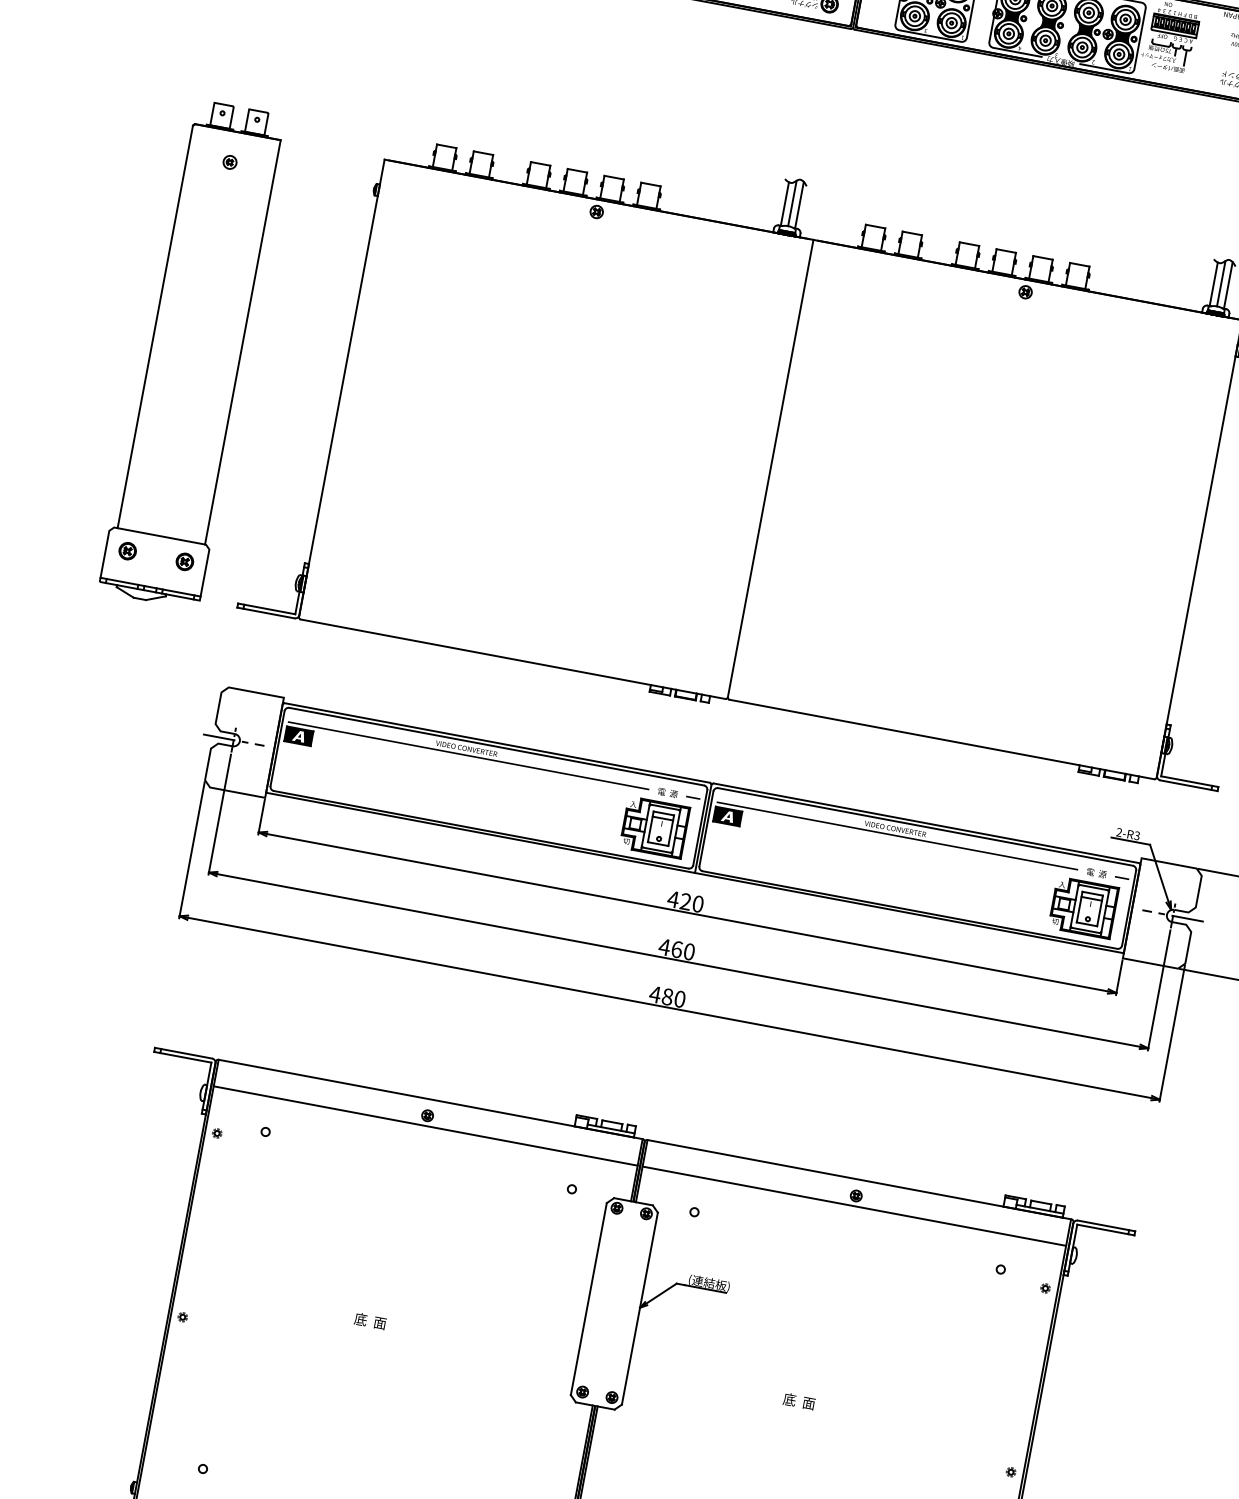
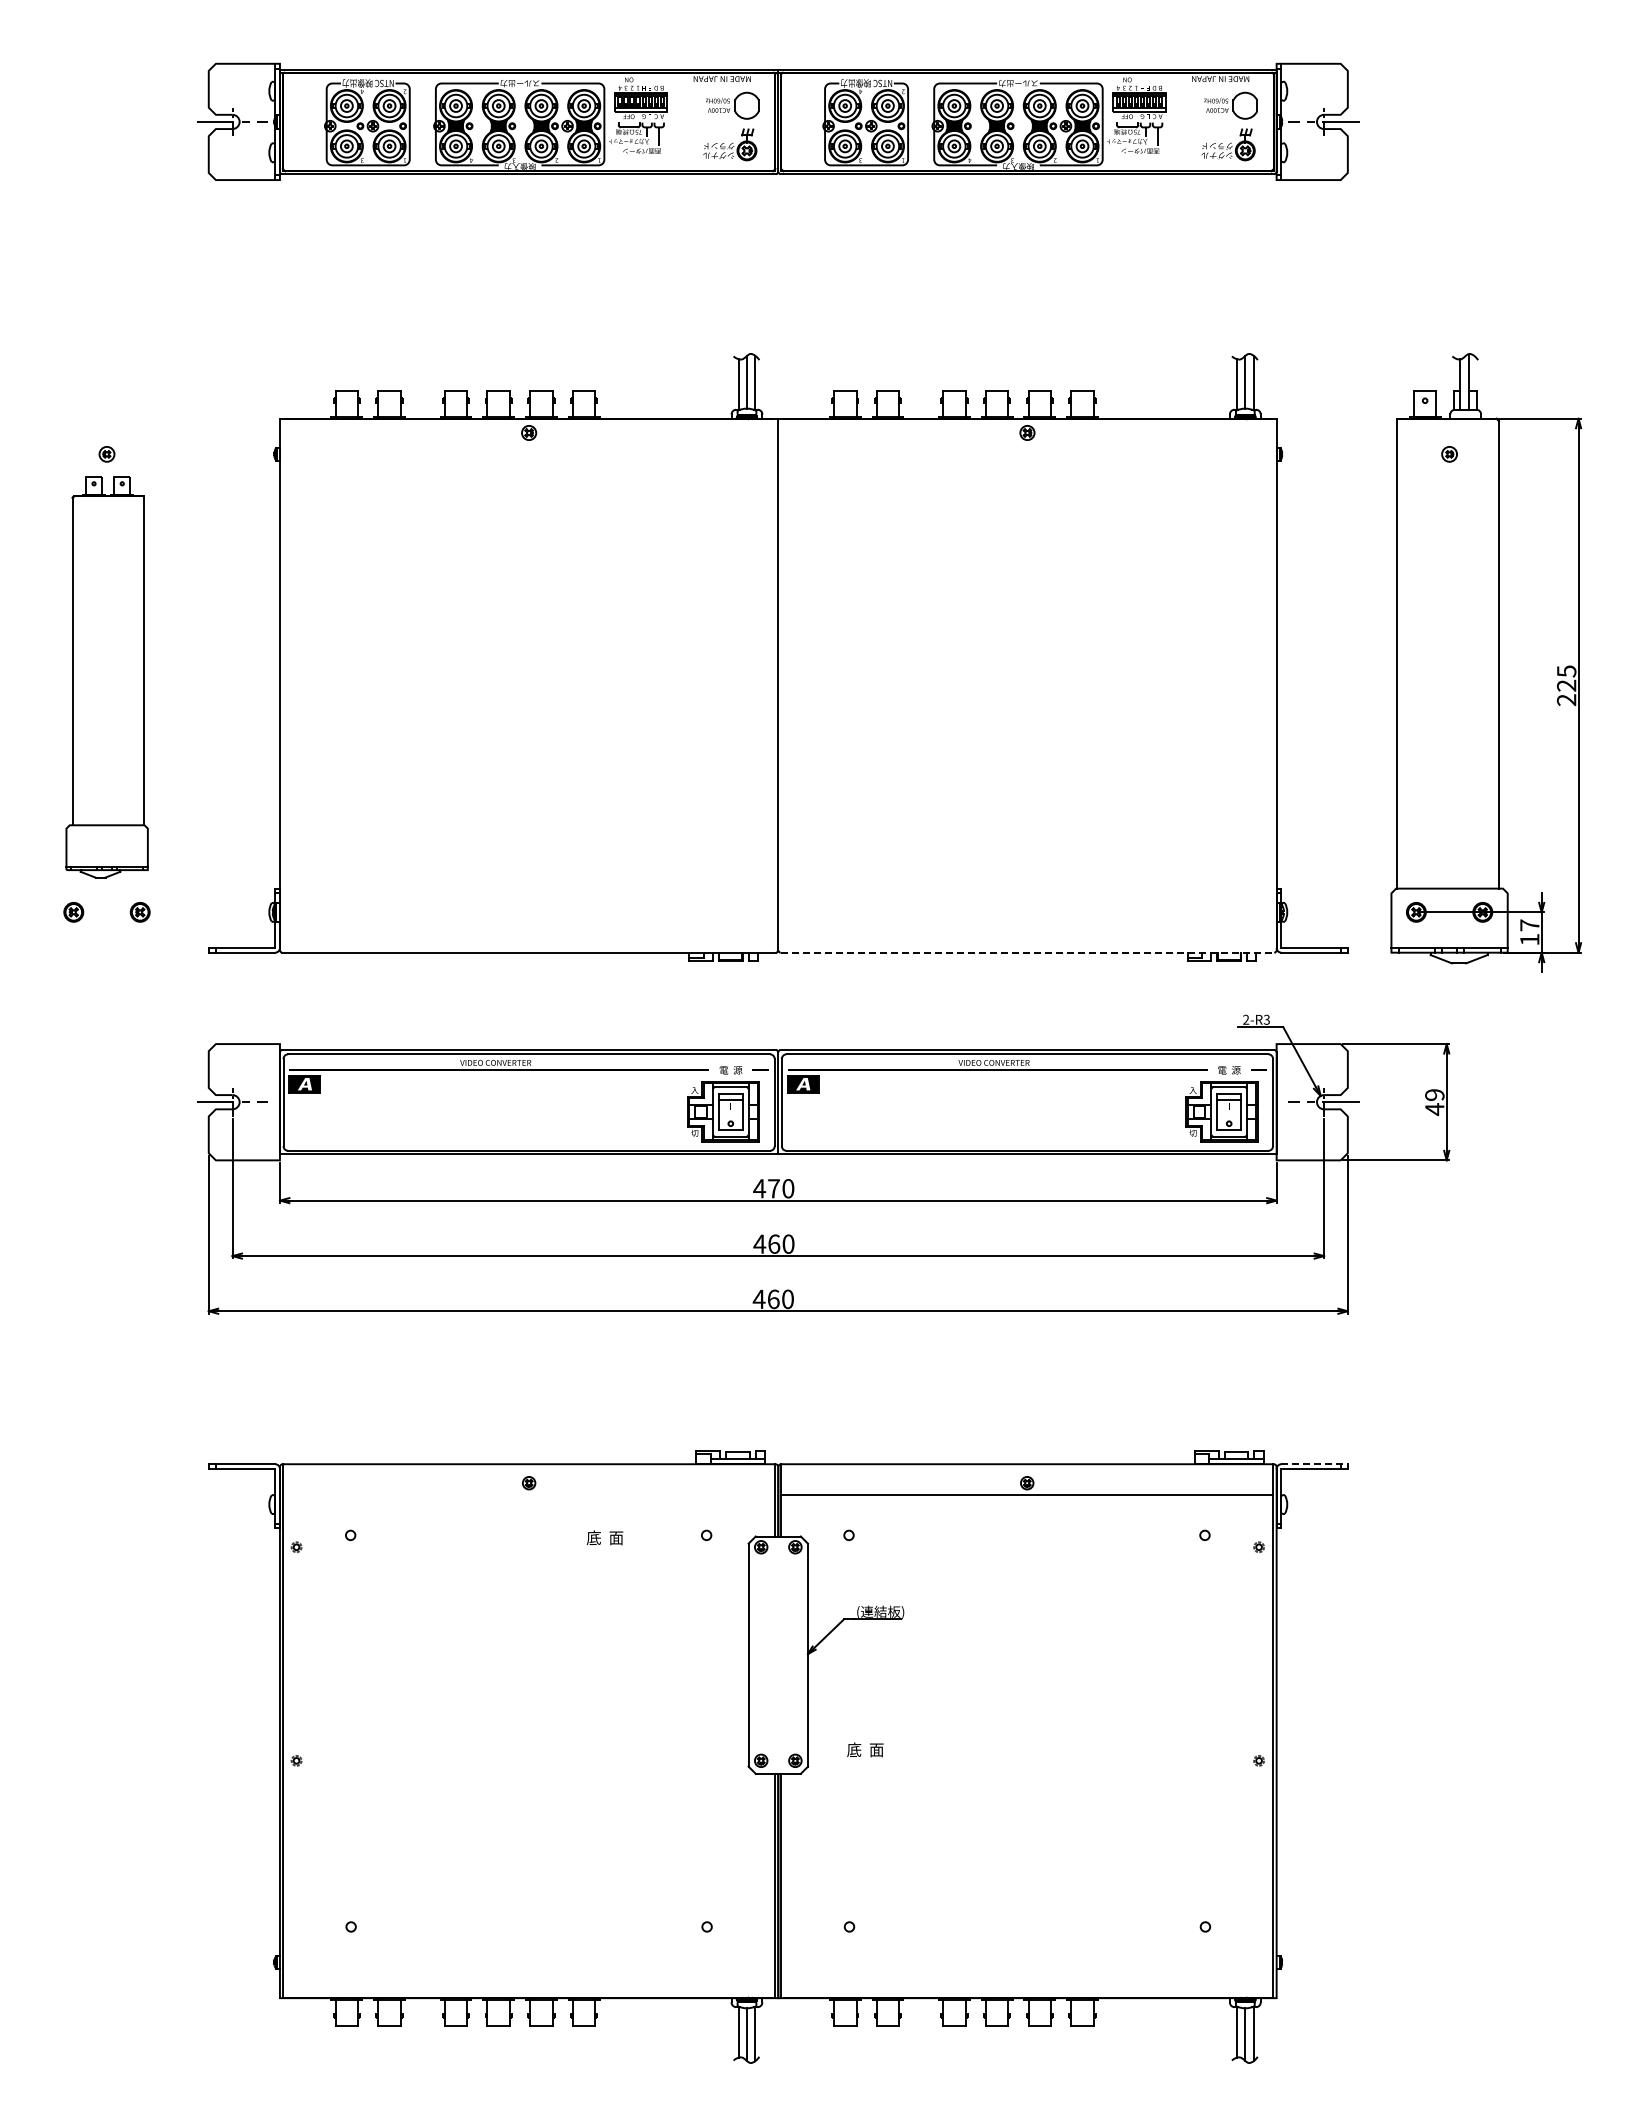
part: (194, 354) -> (107, 677), size x0.7
line: (941, 739) -> (1027, 952), solid -> dashed
text: (685, 901) -> (773, 1188), 420 -> 470
text: (667, 997) -> (773, 1299), 480 -> 460
line: (425, 1126) -> (528, 1495), removed
line: (1107, 1226) -> (1315, 1464), solid -> dashed
text: (369, 1320) -> (604, 1537), moved
text: (799, 1401) -> (865, 1749), moved

